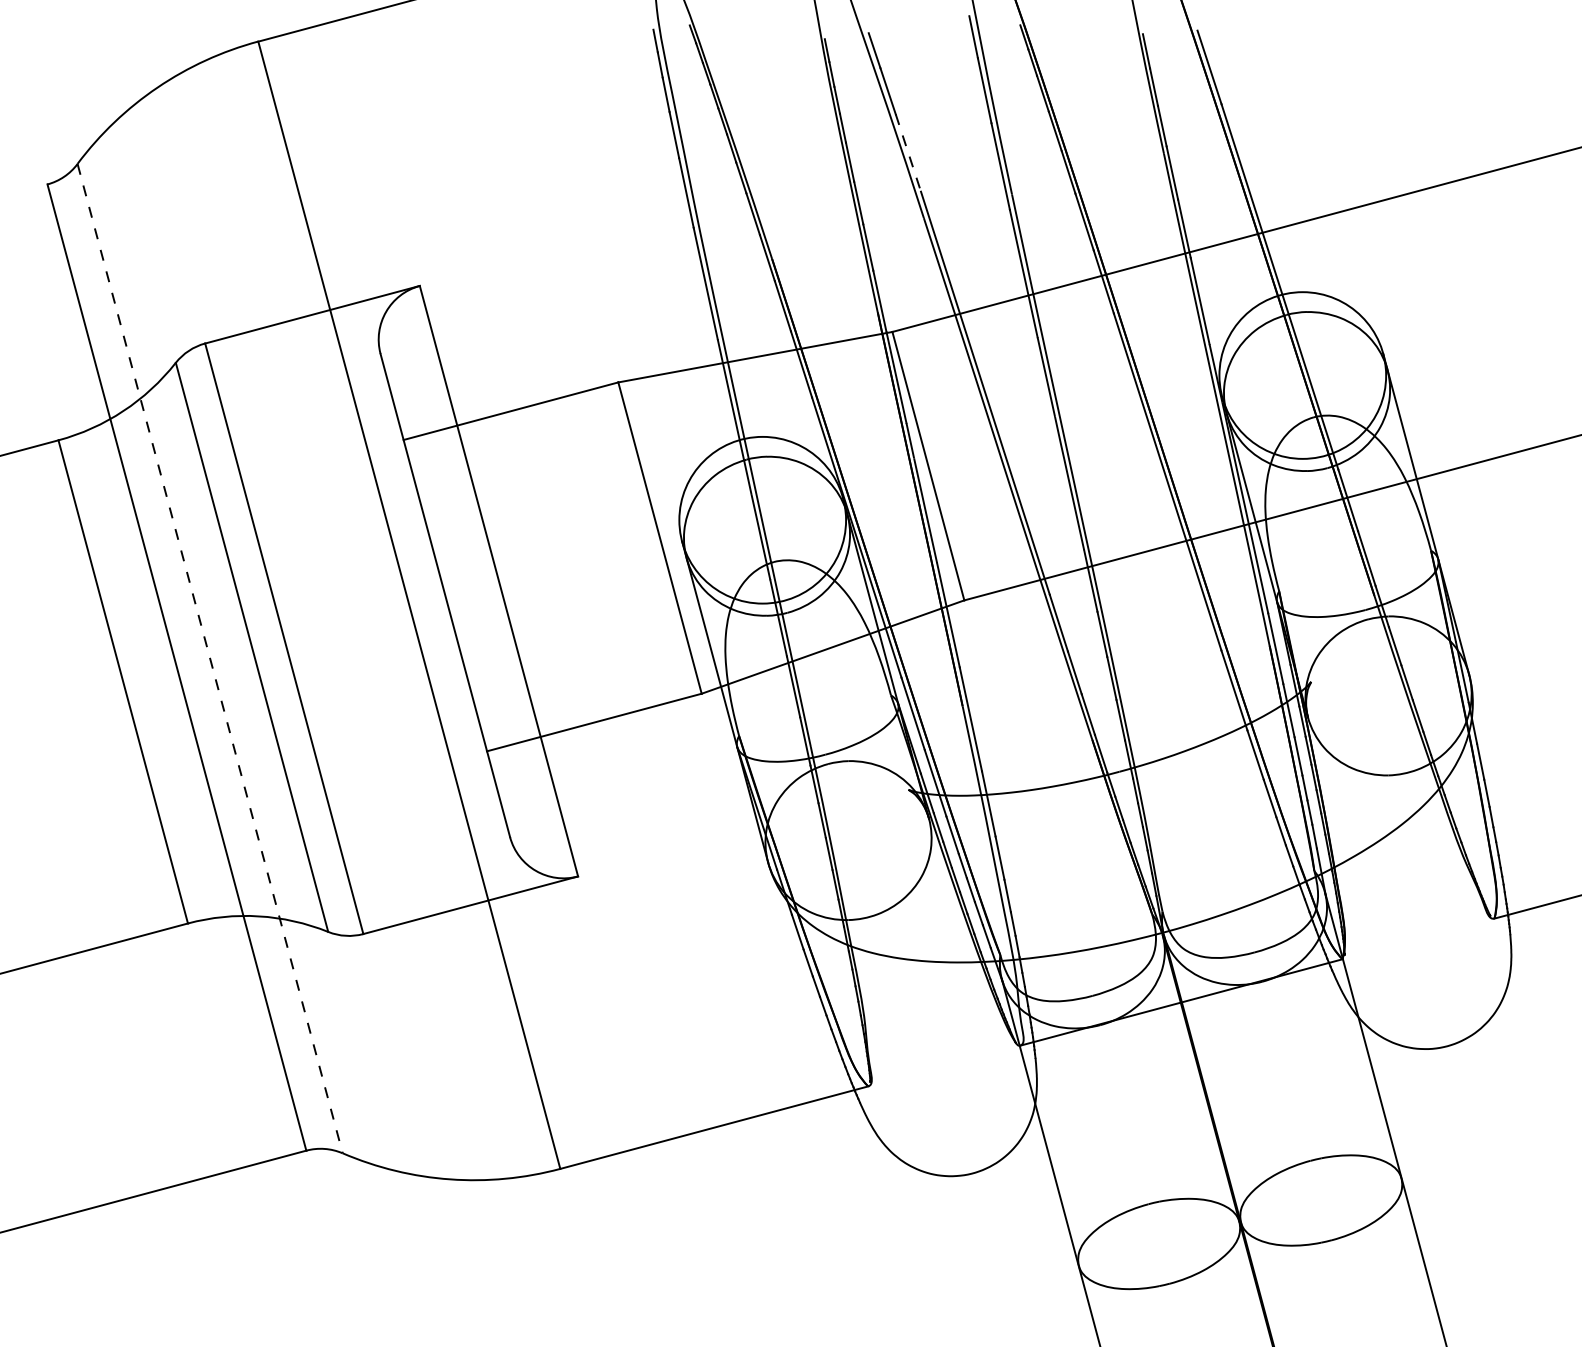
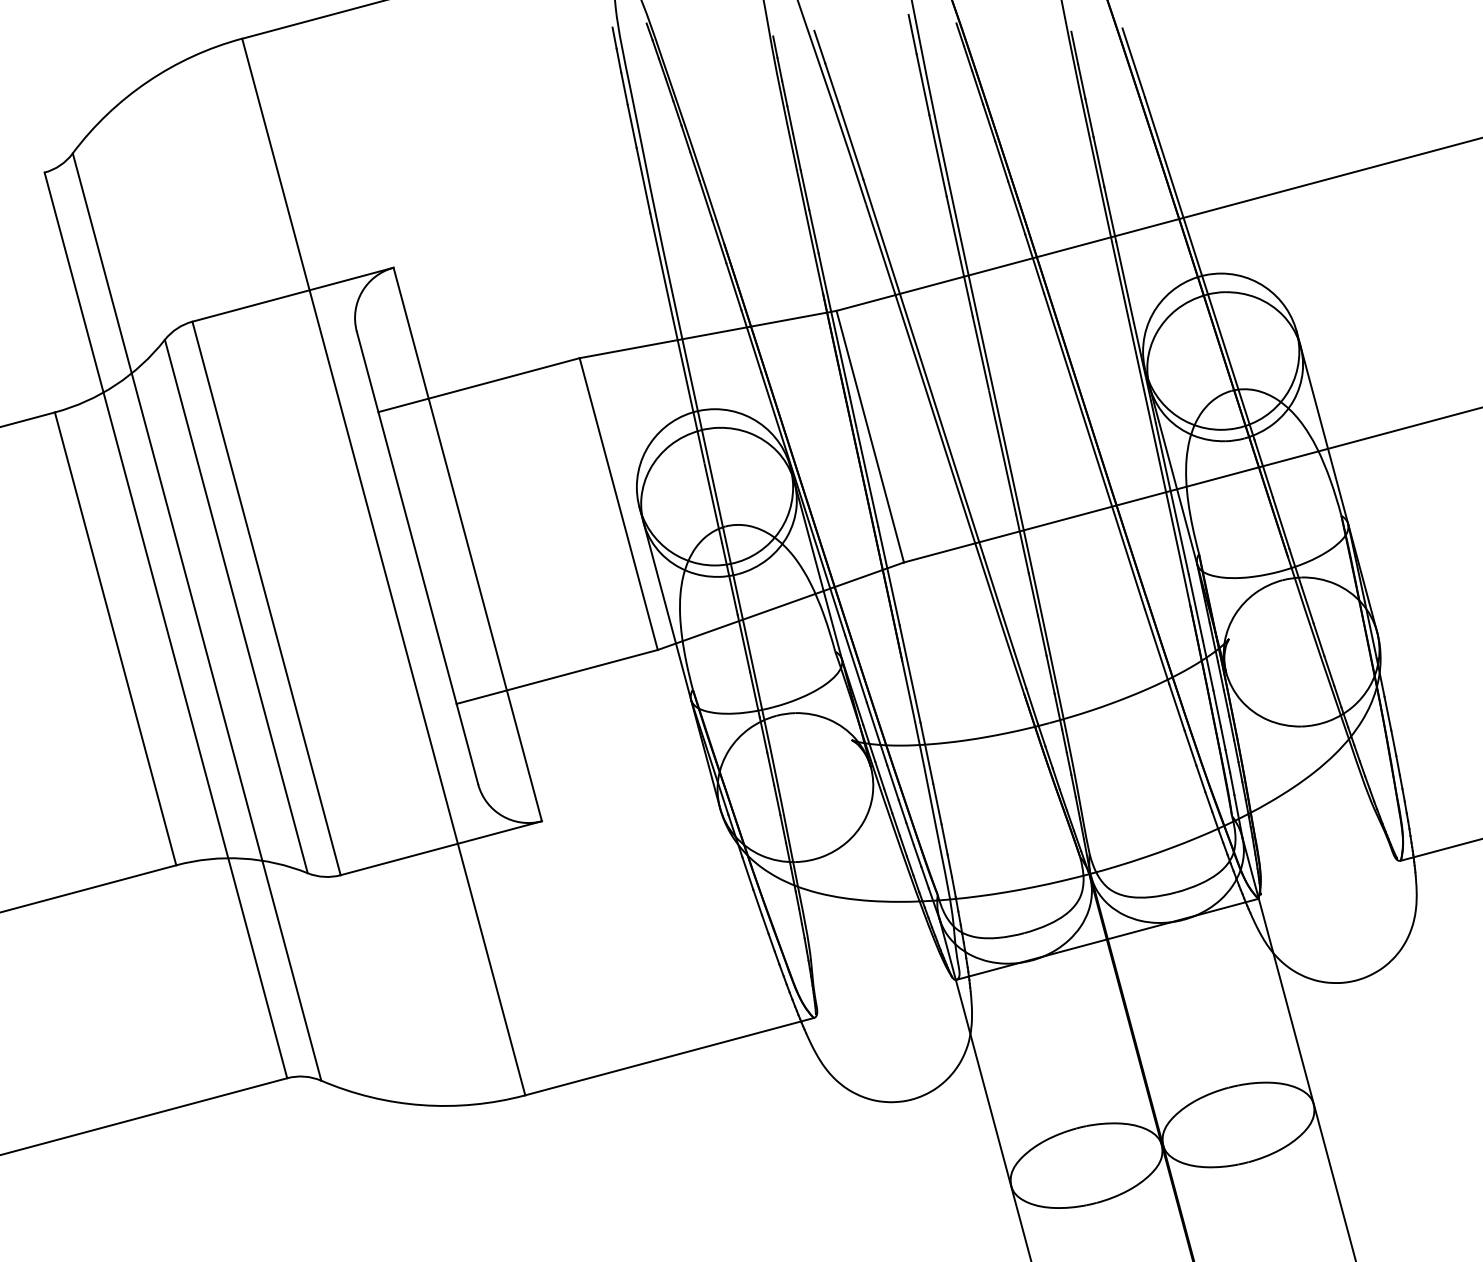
line: (908, 153) -> (851, 143), dashed -> solid
line: (210, 659) -> (197, 617), dashed -> solid

